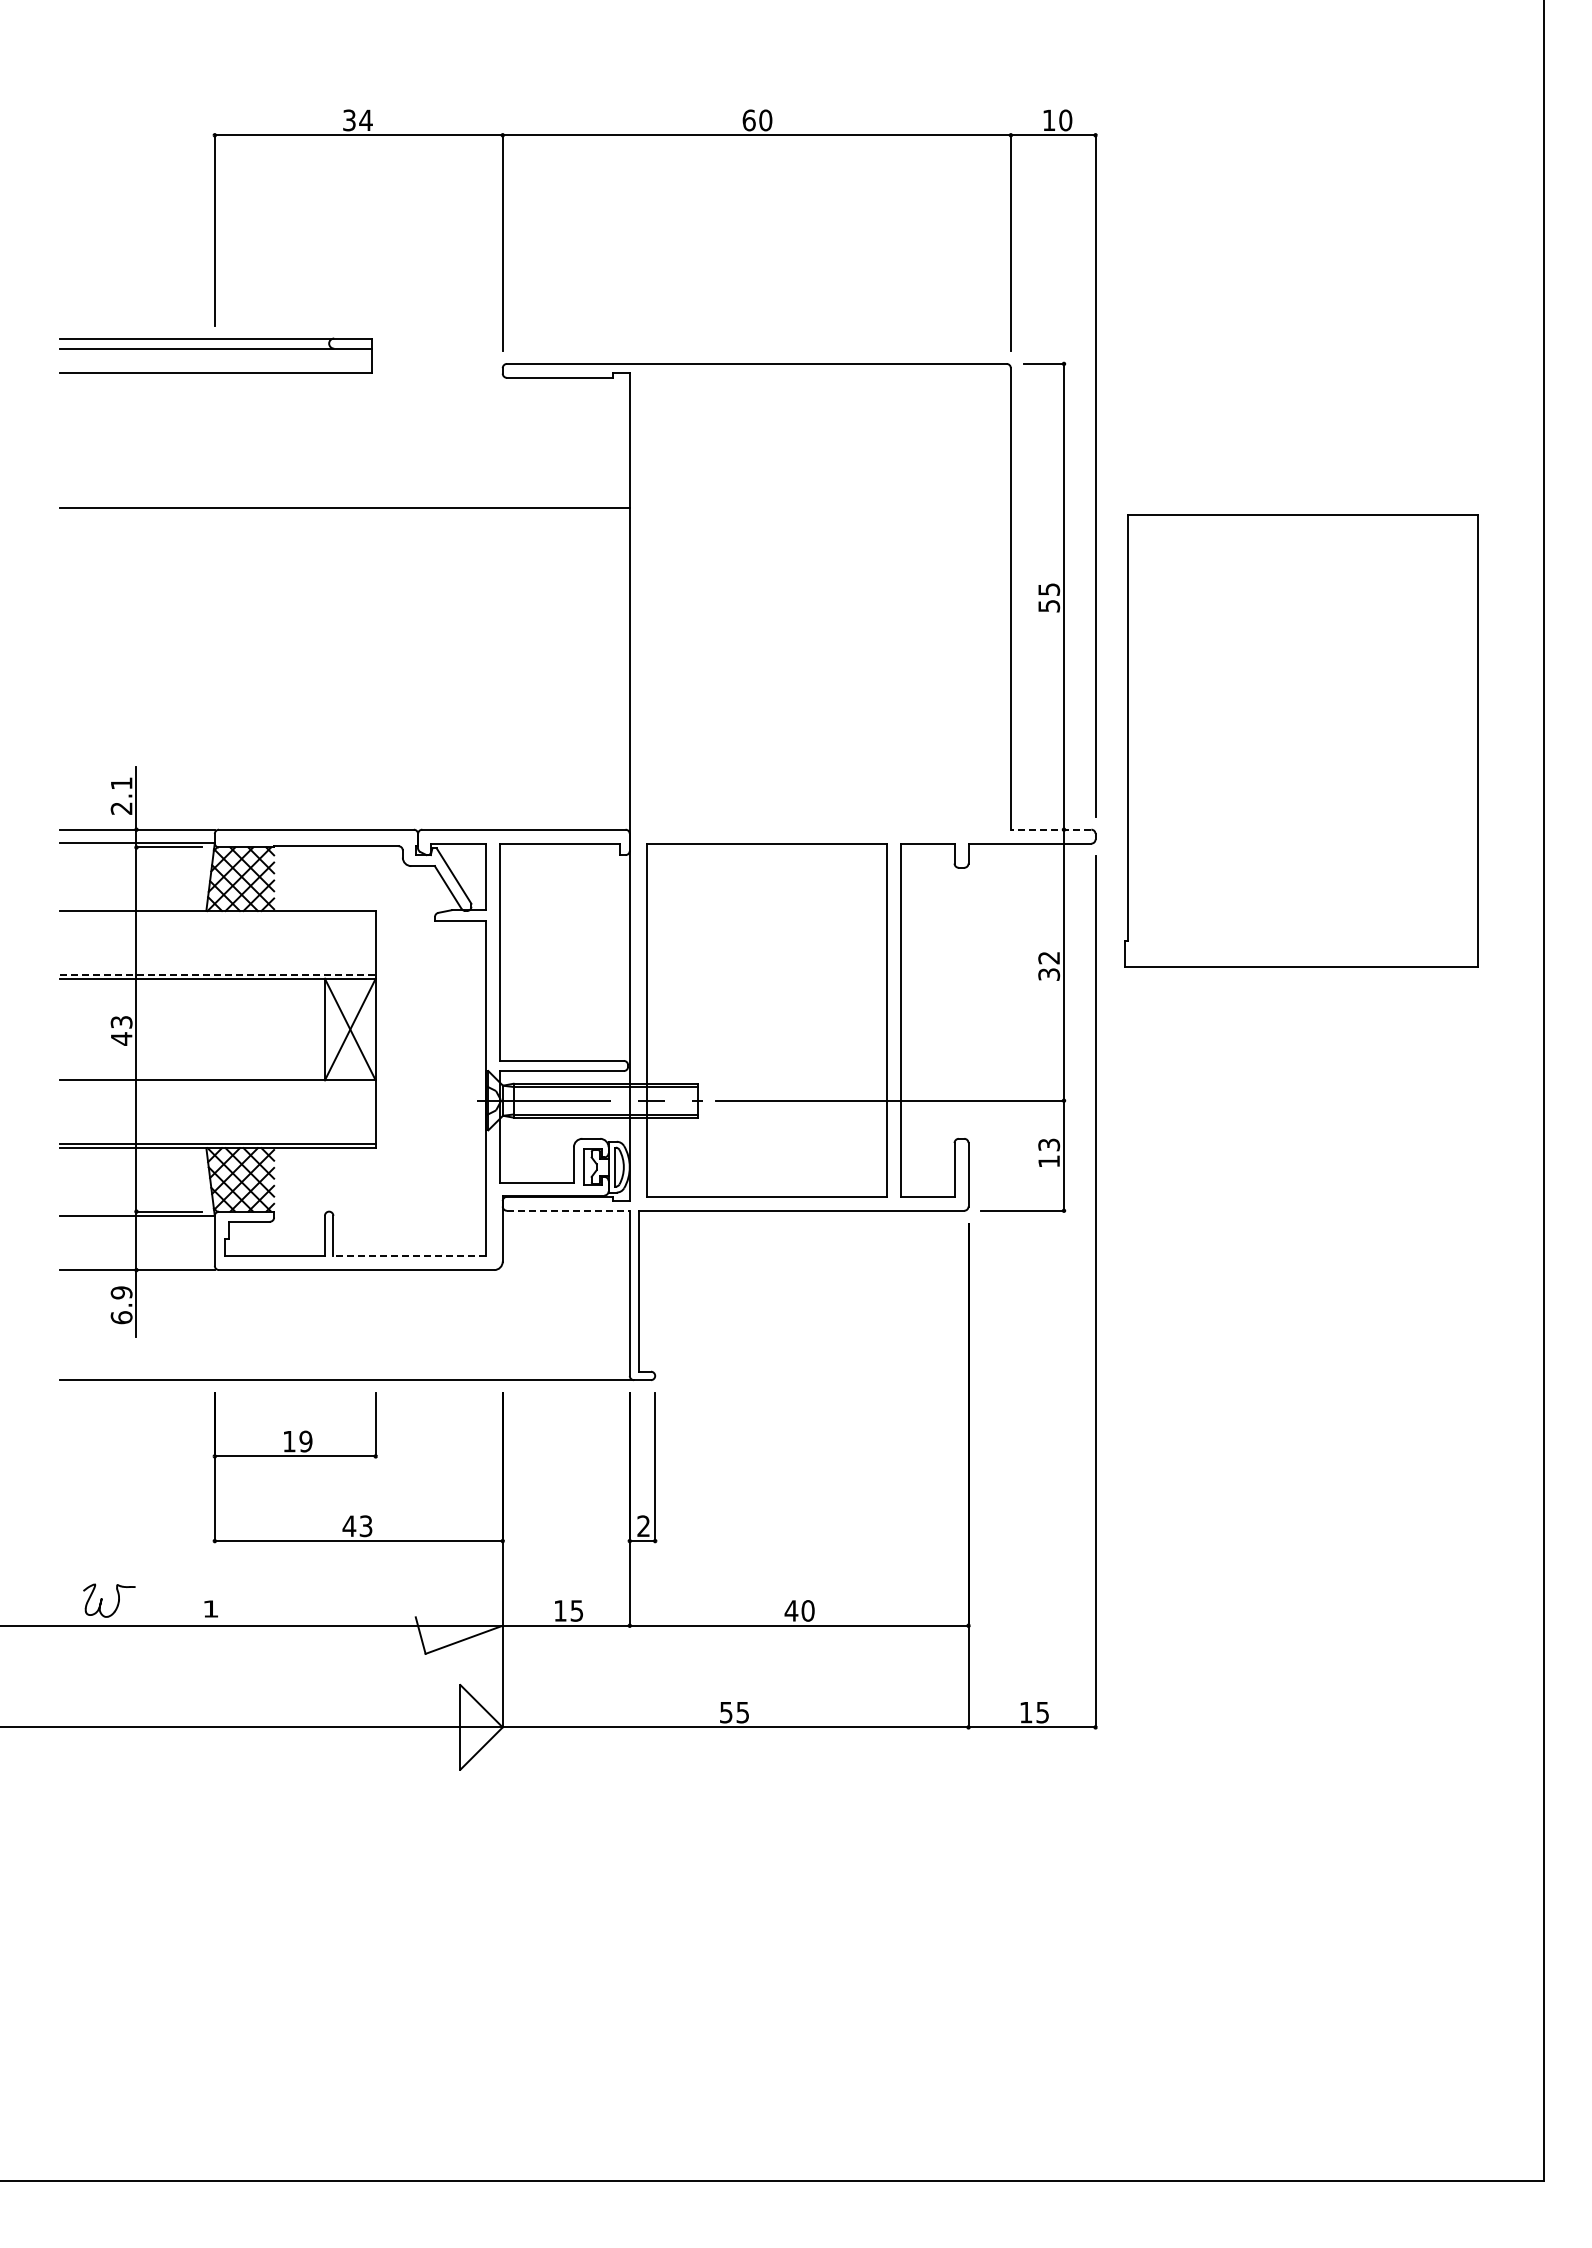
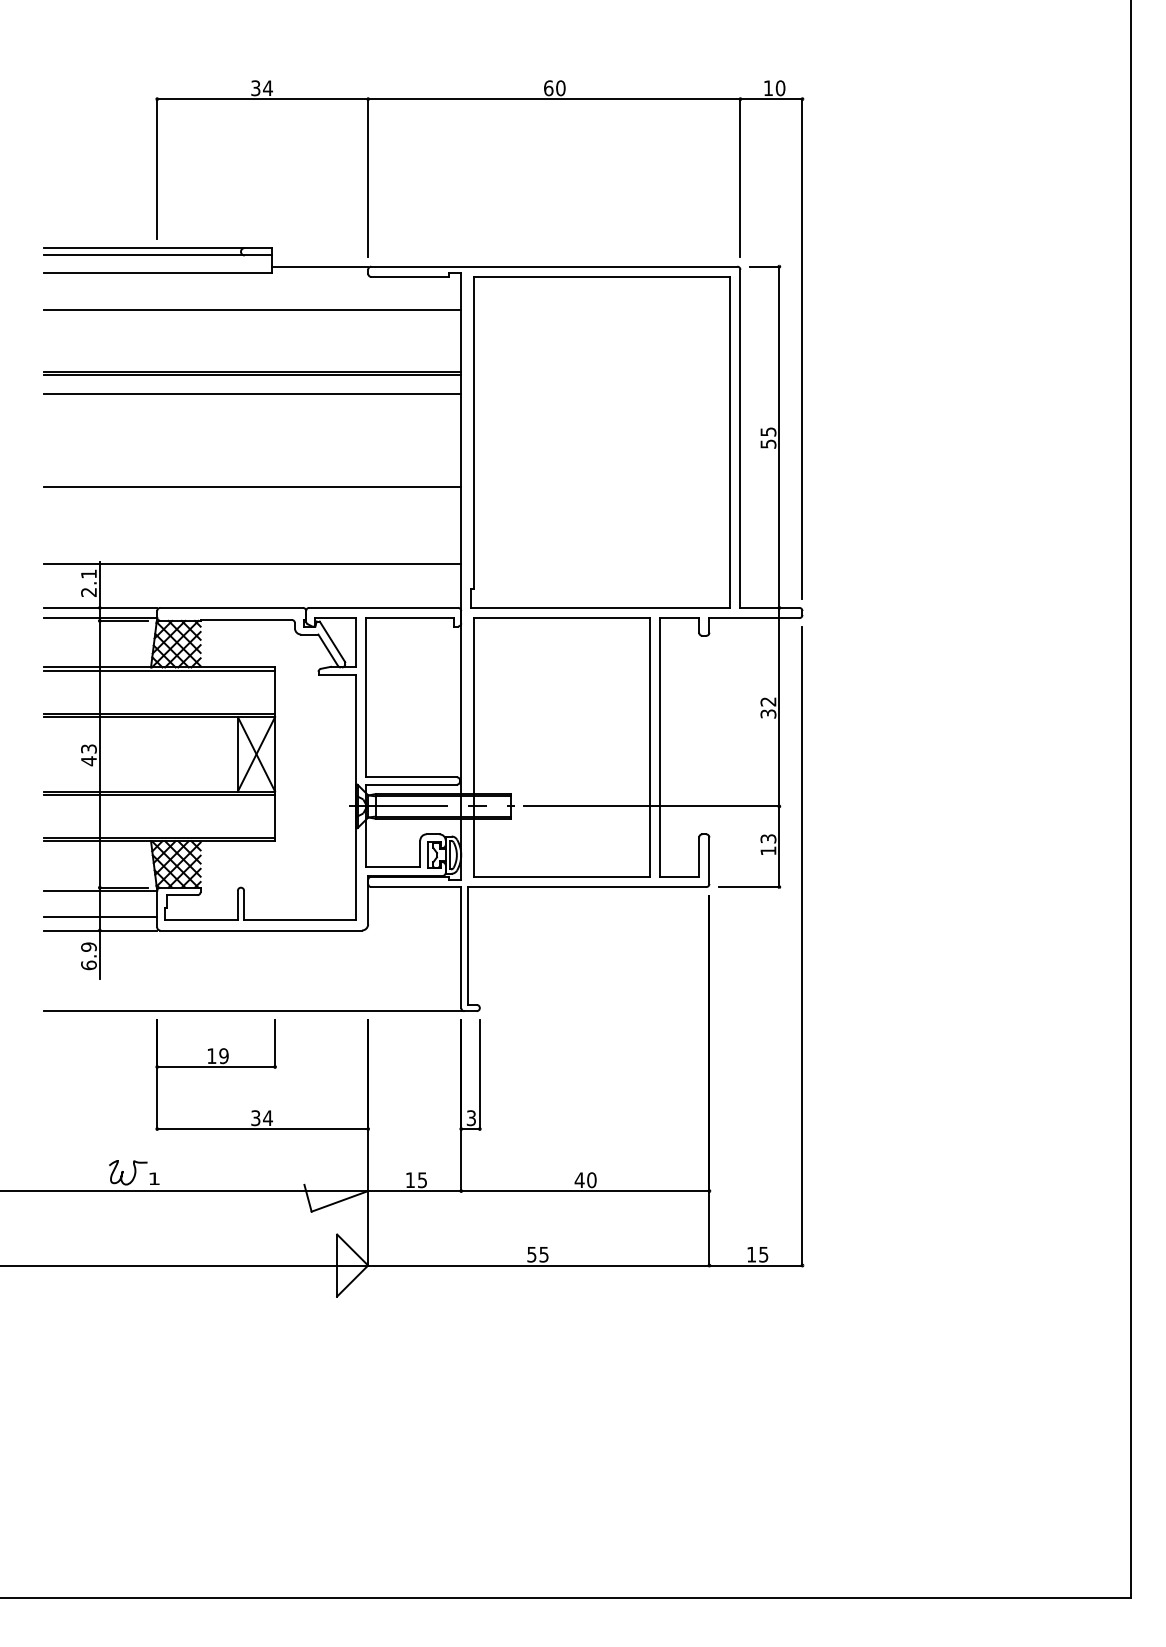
line: (436, 363) -> (319, 266), added
line: (344, 423) -> (252, 310), added
line: (344, 512) -> (252, 375), added
line: (344, 537) -> (252, 393), added
line: (344, 664) -> (252, 486), added
part: (1301, 740) -> (600, 442), moved
line: (344, 770) -> (252, 564), added
line: (1050, 829) -> (769, 607), dashed -> solid
line: (217, 915) -> (159, 670), added
line: (218, 974) -> (159, 713), dashed -> solid
line: (217, 1084) -> (159, 794), added
line: (568, 1210) -> (416, 886), dashed -> solid
line: (137, 1251) -> (100, 916), added
line: (409, 1256) -> (299, 920), dashed -> solid
text: (357, 1526) -> (261, 1118), 43 -> 34
text: (643, 1526) -> (471, 1118), 2 -> 3
curve: (102, 1600) -> (123, 1172), moved

